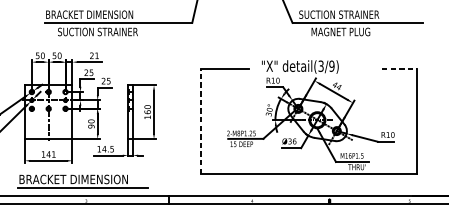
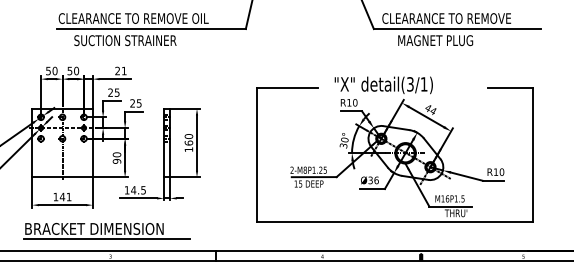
text: (104, 14) -> (133, 18), BRACKET DIMENSION -> CLEARANCE TO REMOVE OIL
text: (349, 14) -> (446, 18), SUCTION STRAINER -> CLEARANCE TO REMOVE
text: (331, 66) -> (423, 84), detail(3/9) -> detail(3/1)
line: (399, 69) -> (510, 88), dashed -> solid
line: (201, 121) -> (257, 155), dashed -> solid

